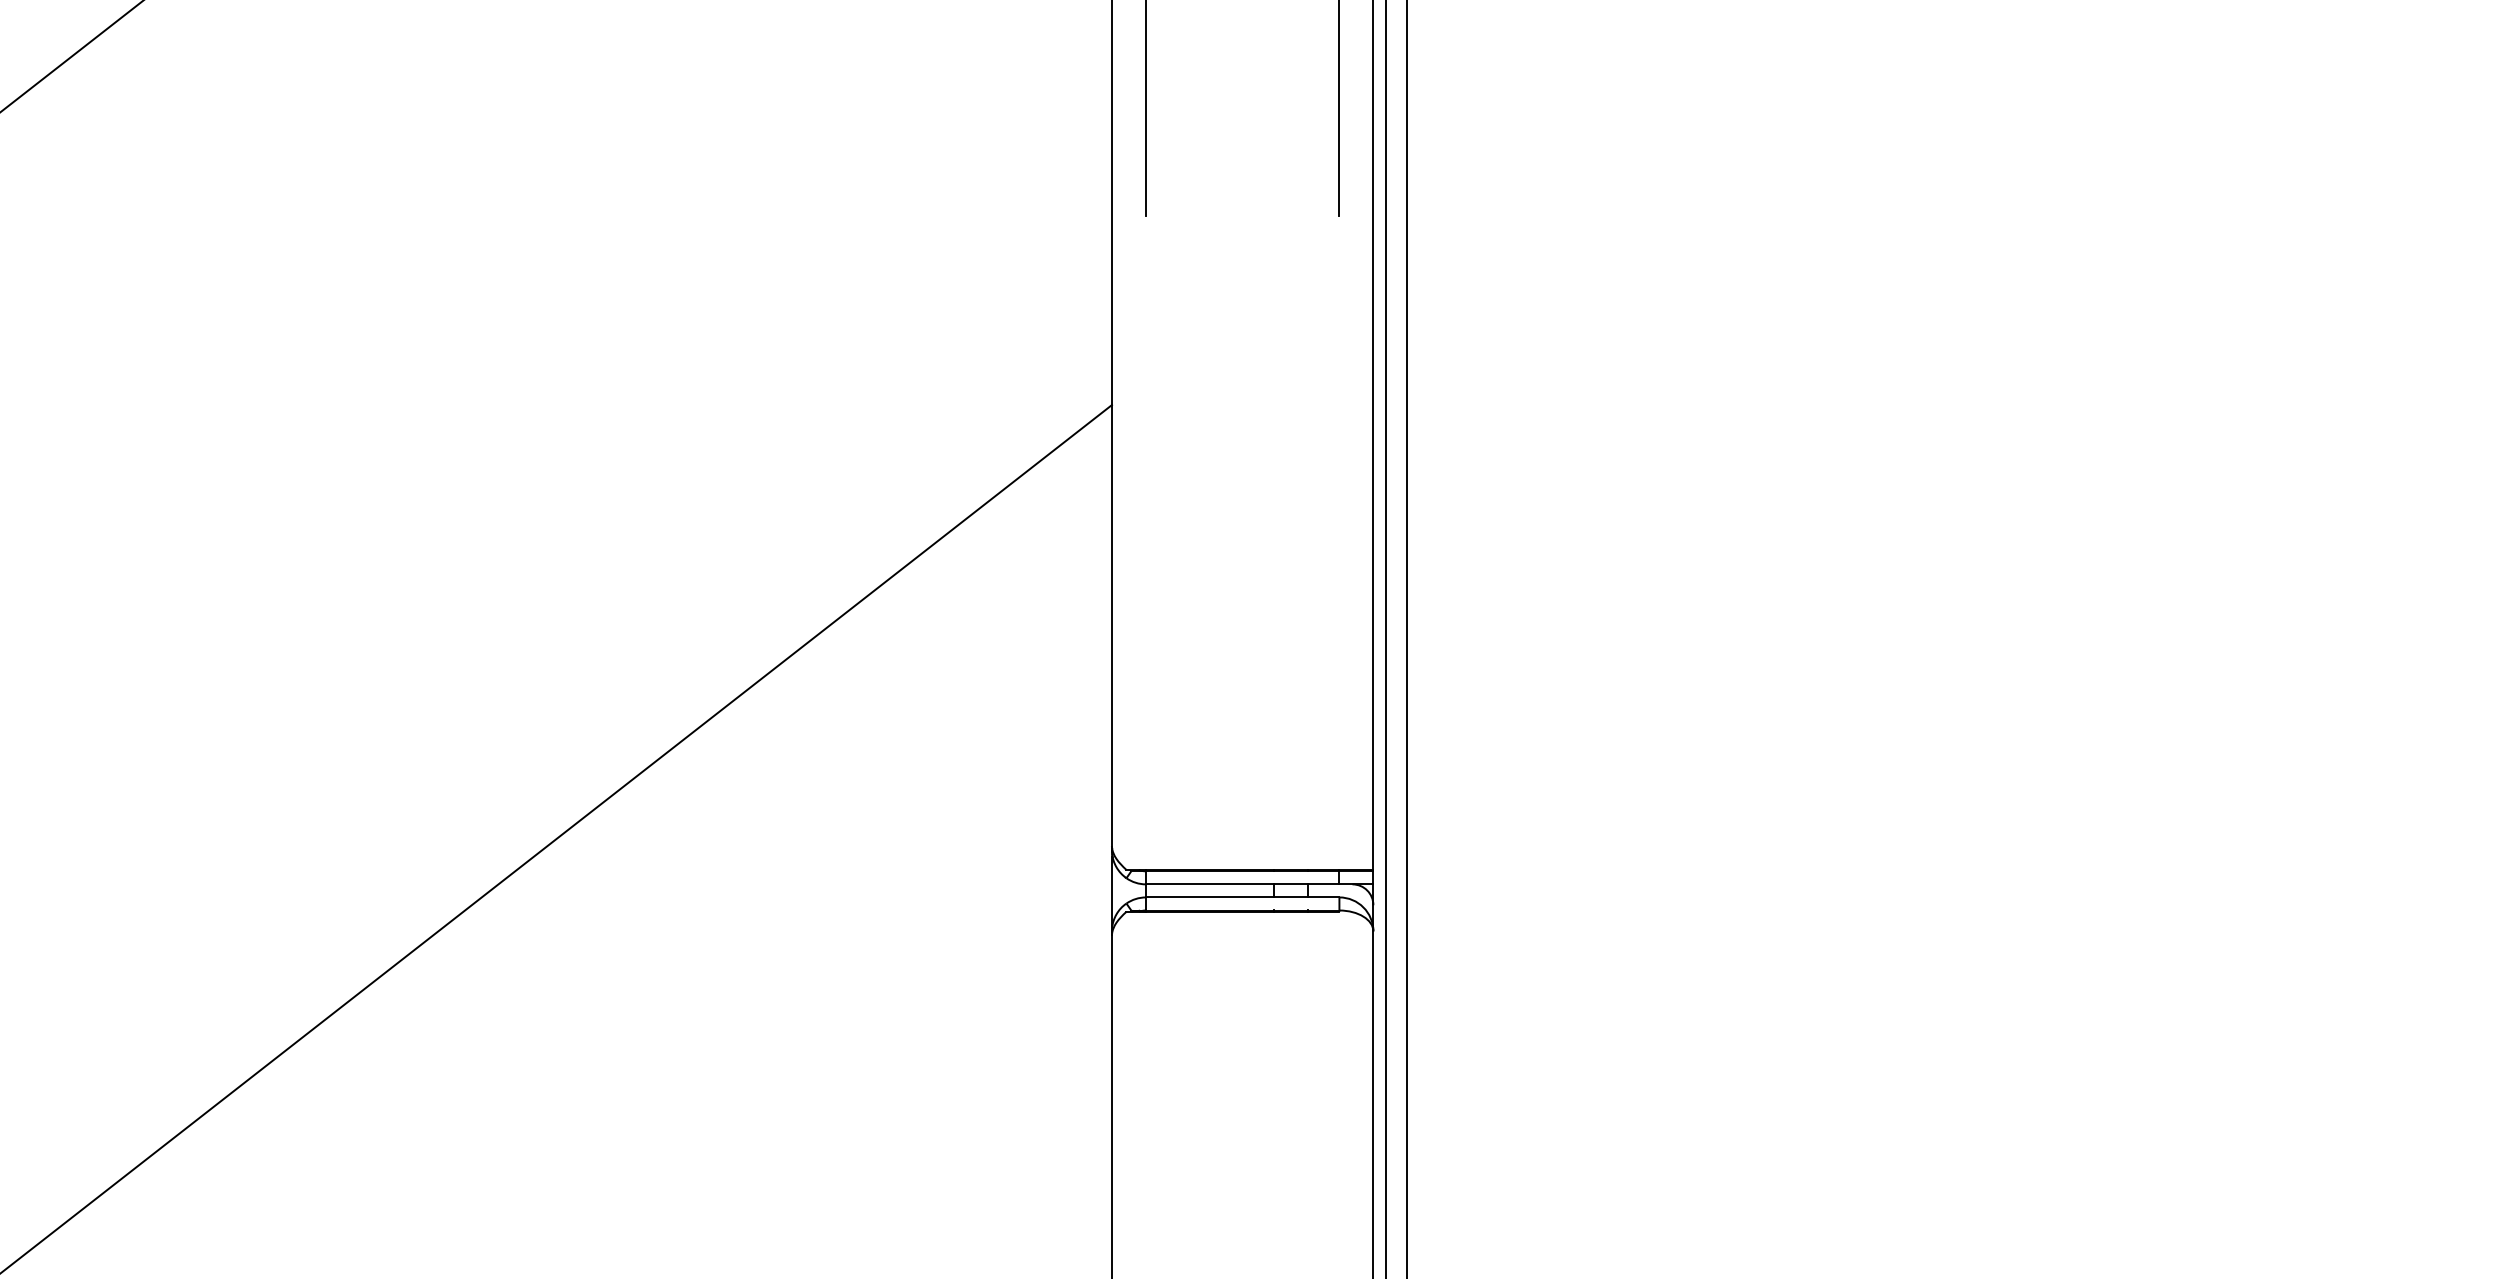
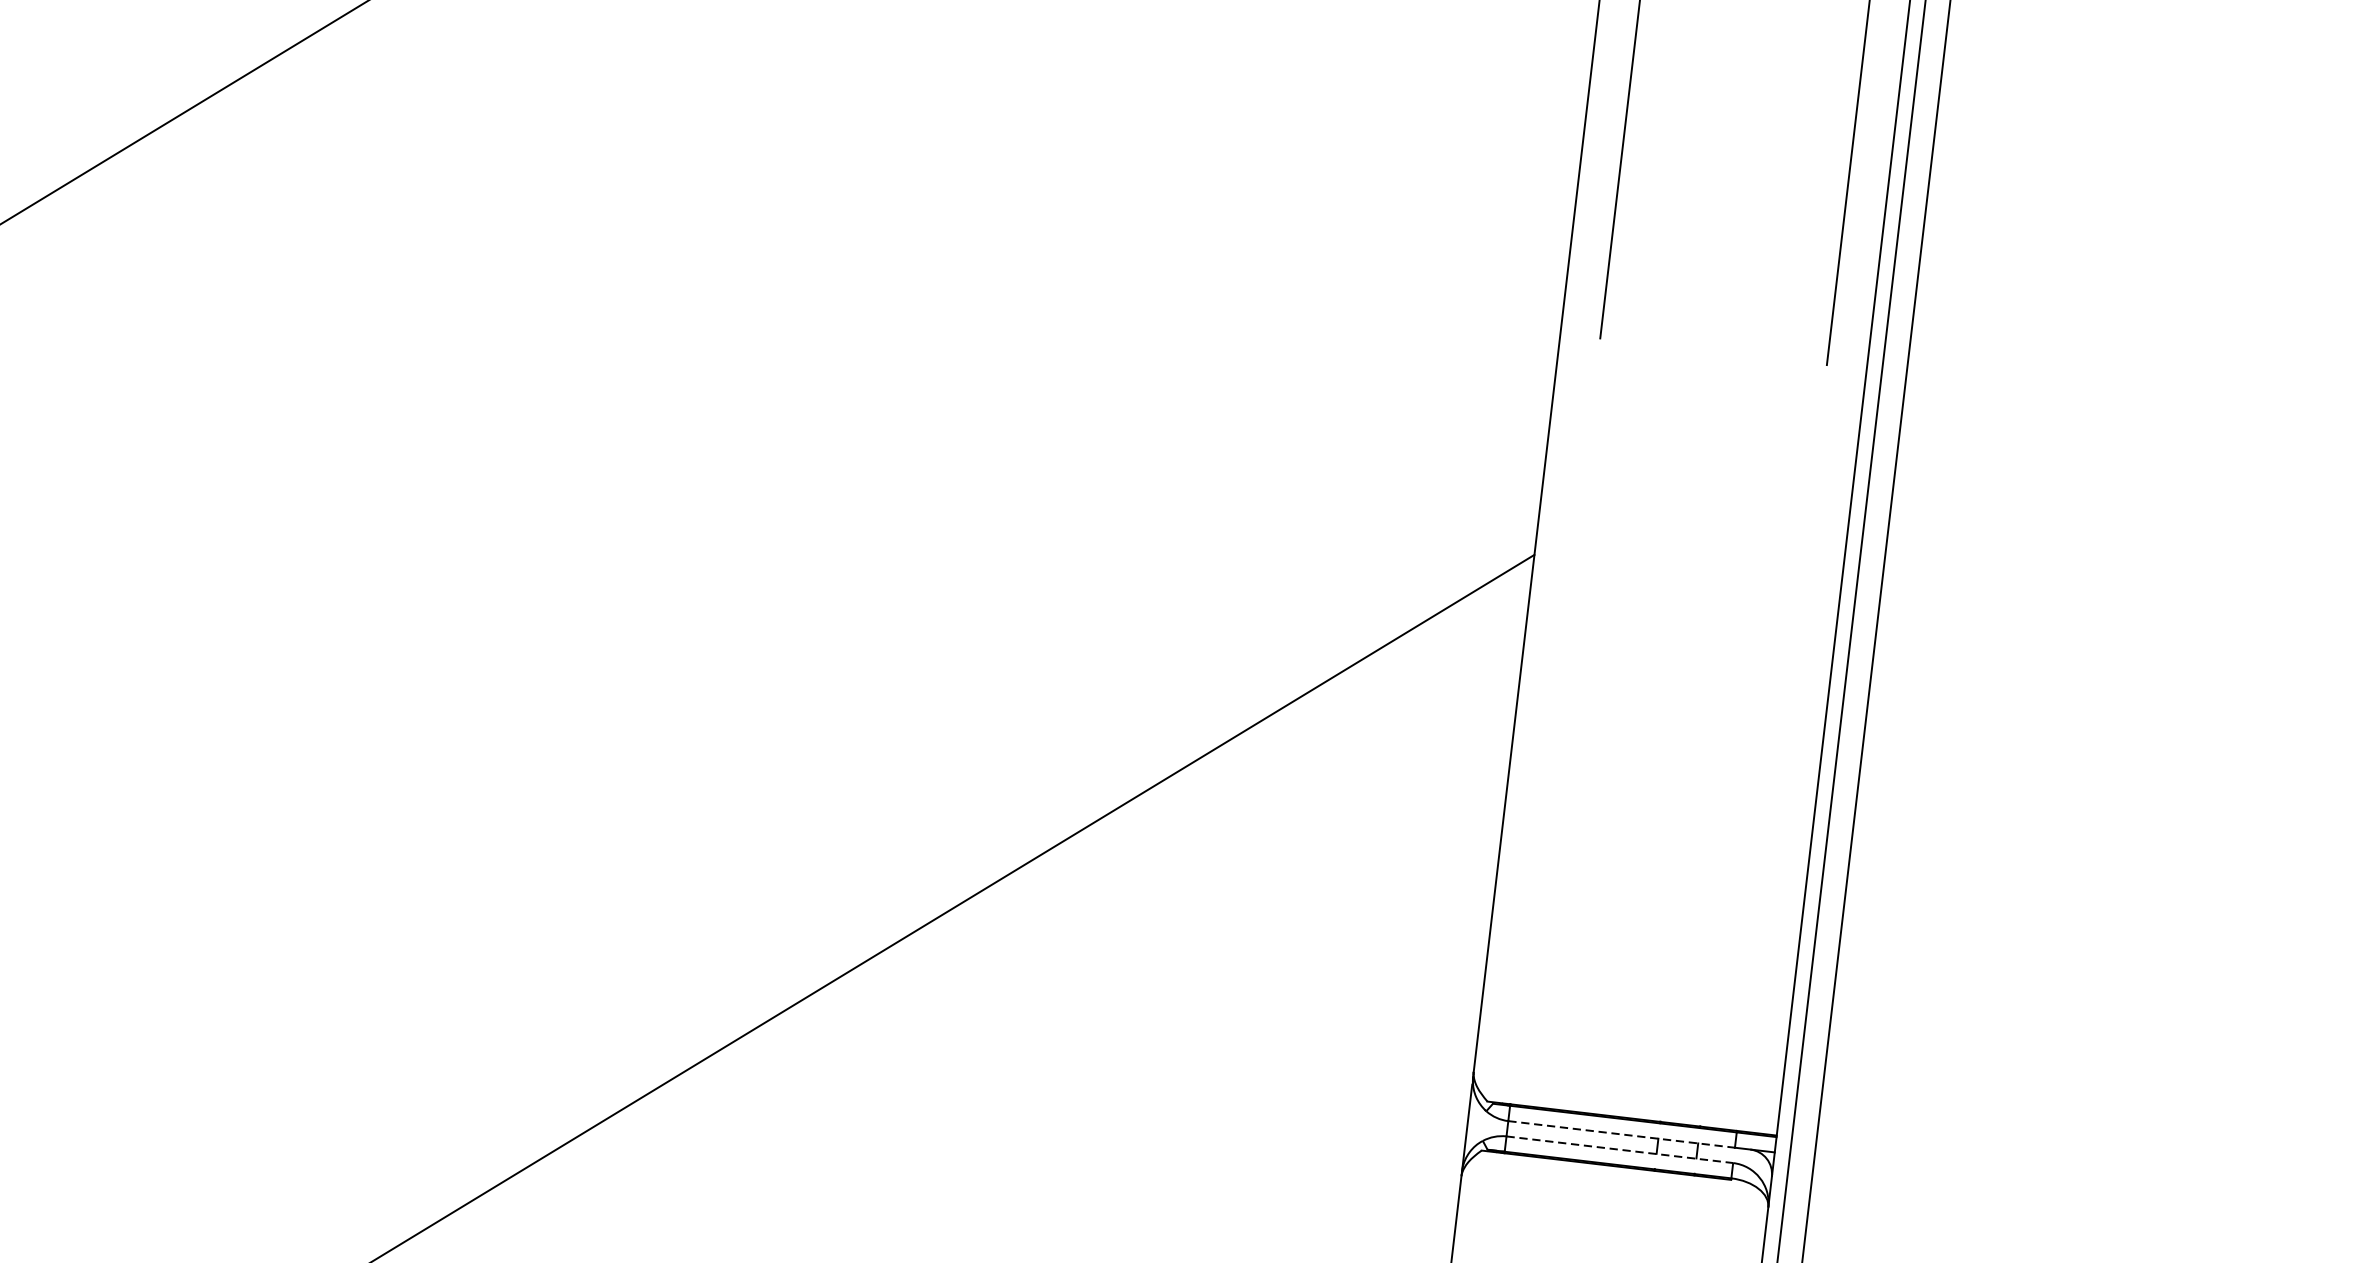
line: (1242, 884) -> (1621, 1134), solid -> dashed
line: (1242, 897) -> (1619, 1149), solid -> dashed

